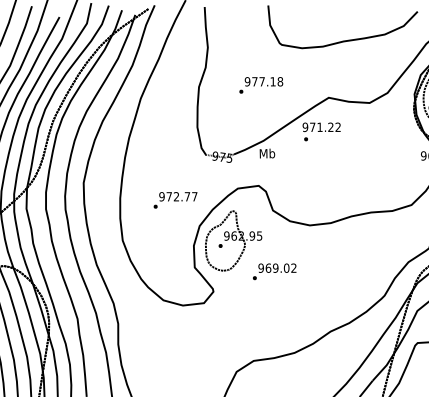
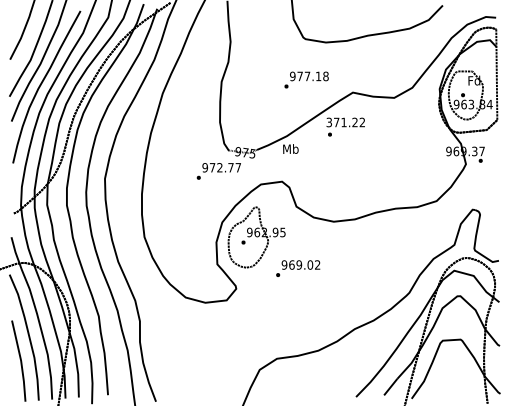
text: (261, 84) -> (306, 79), moved
text: (305, 126) -> (329, 121), 971.22 -> 371.22
text: (175, 200) -> (218, 171), moved

